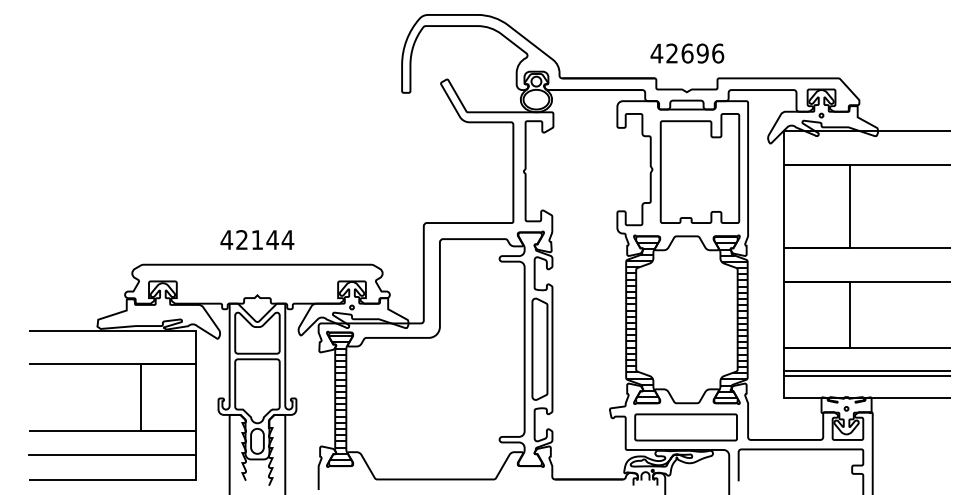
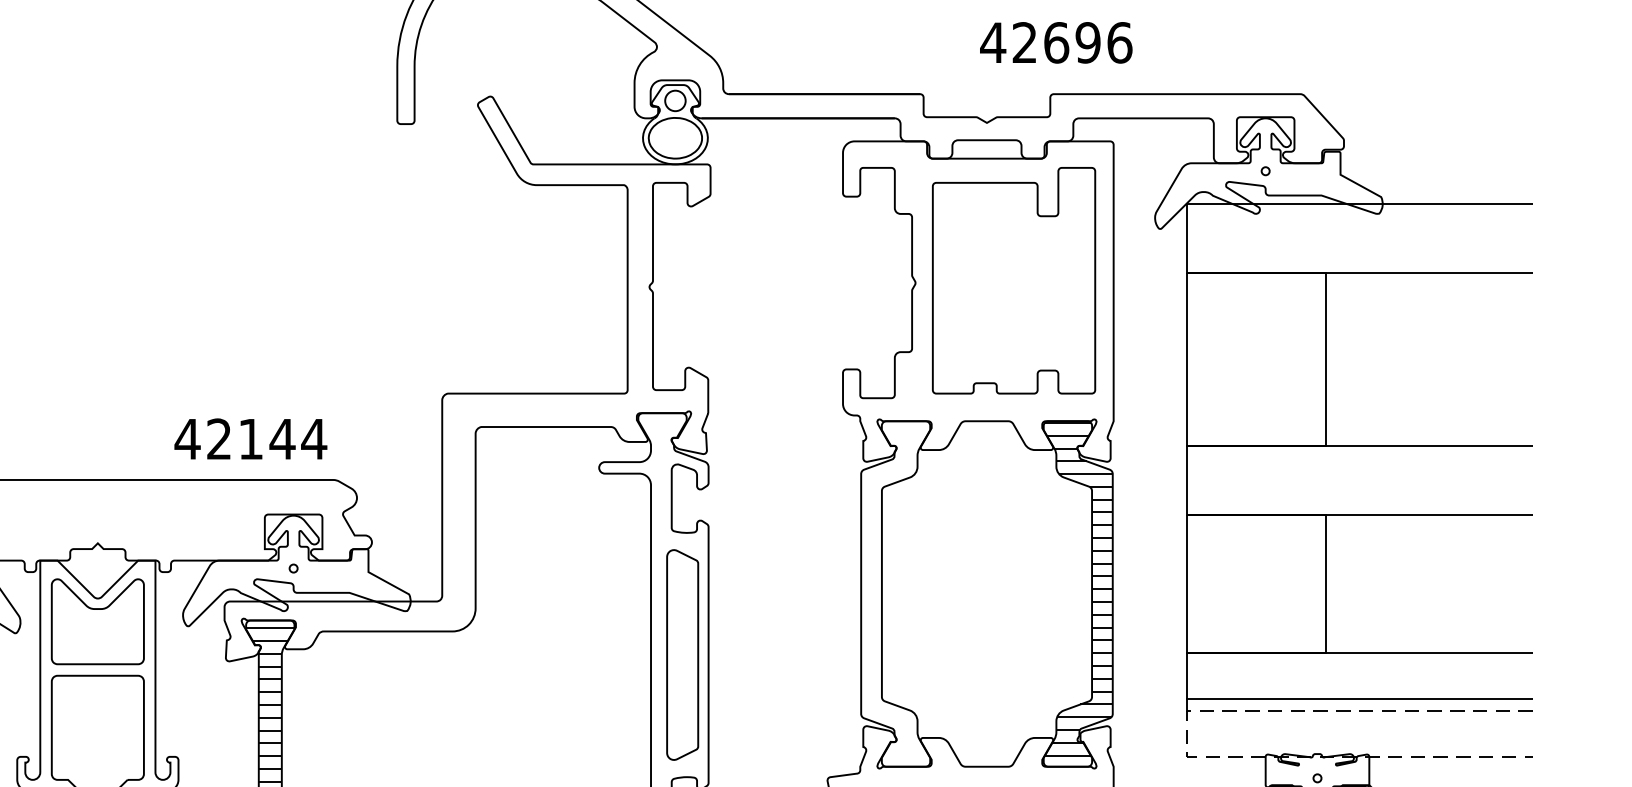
text: (687, 53) -> (1056, 42), moved
text: (257, 239) -> (251, 438), moved
hatch: (642, 322) -> (895, 599), removed
line: (783, 387) -> (1186, 734), solid -> dashed

